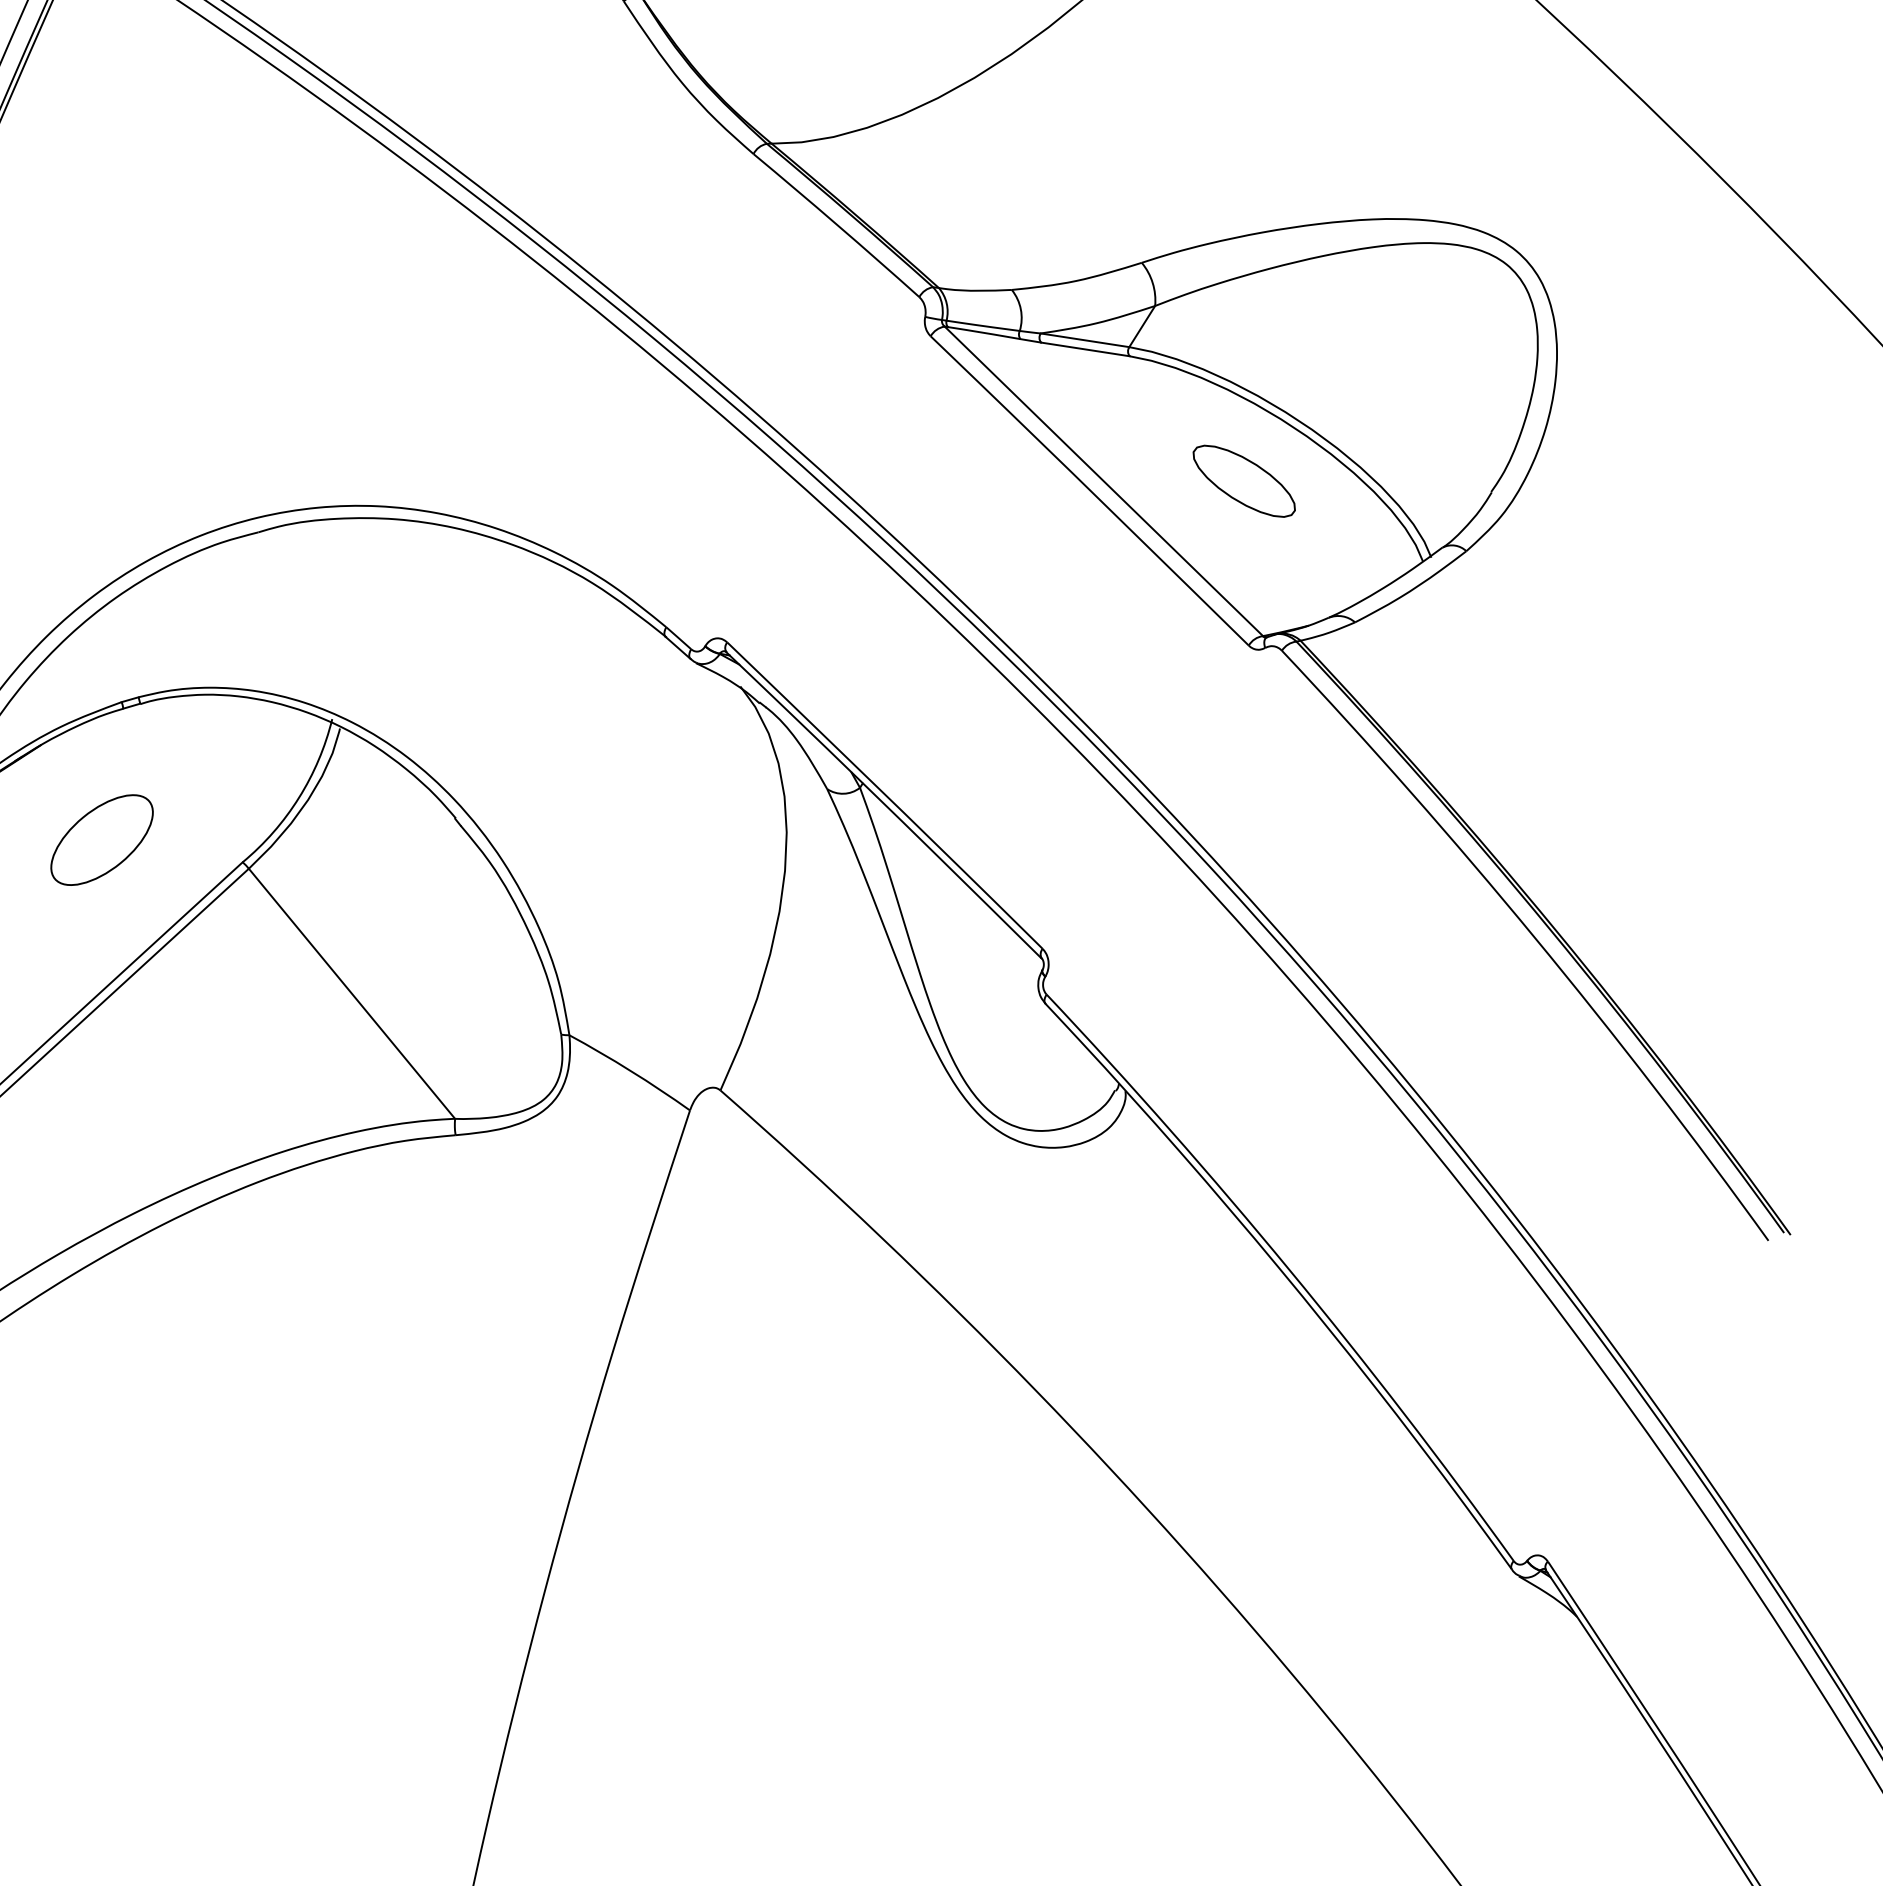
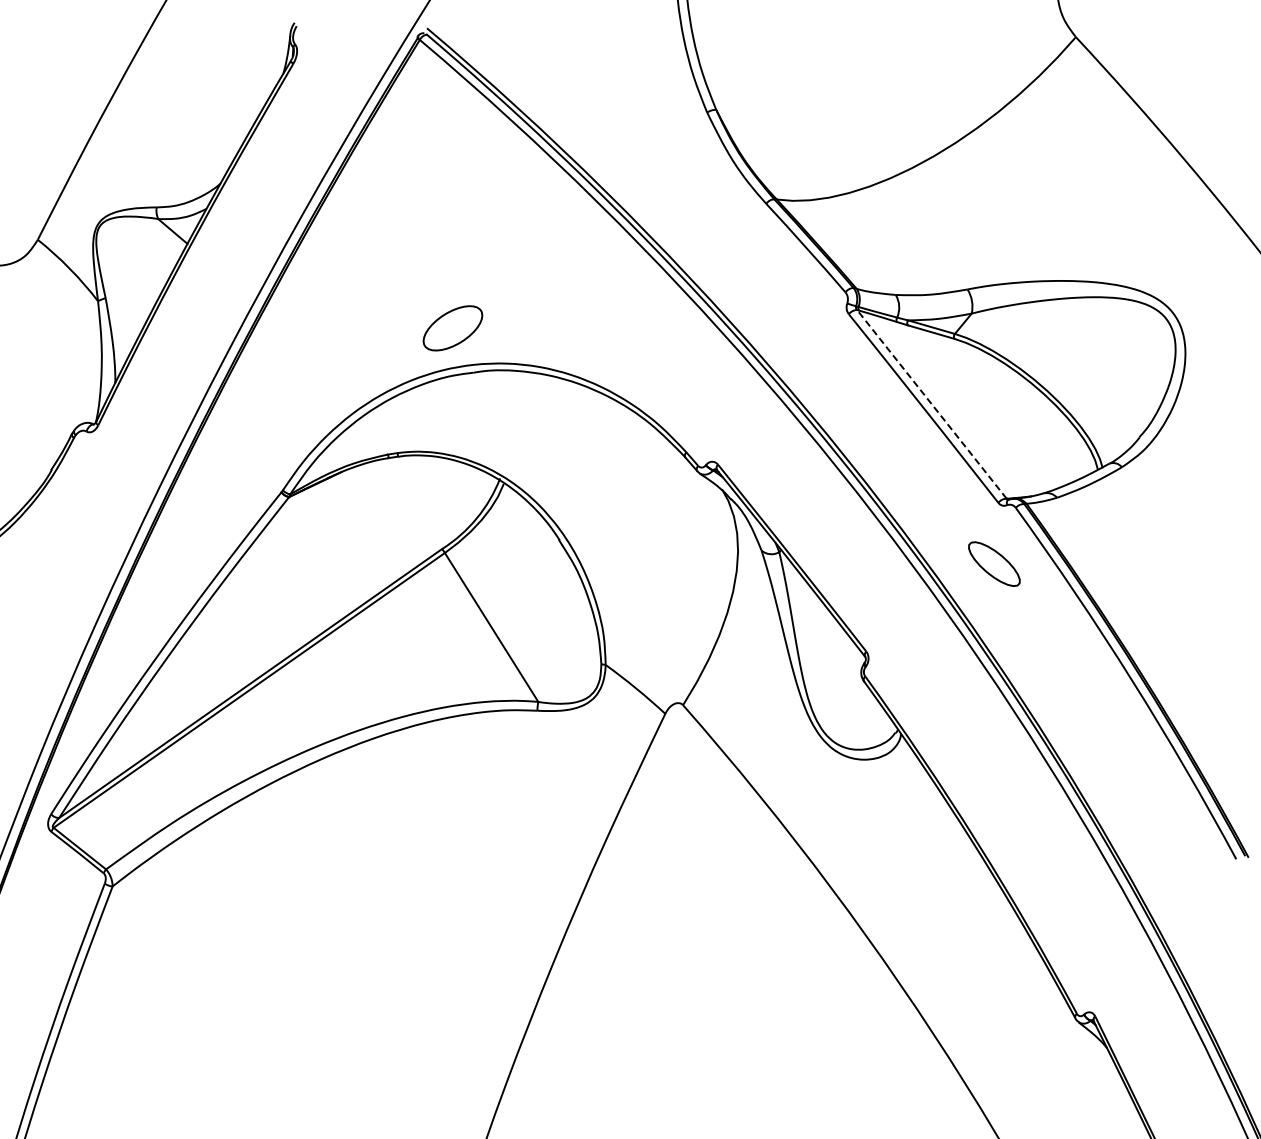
line: (1102, 479) -> (931, 403), solid -> dashed
part: (1244, 480) -> (994, 563), moved
part: (101, 840) -> (452, 328), moved

